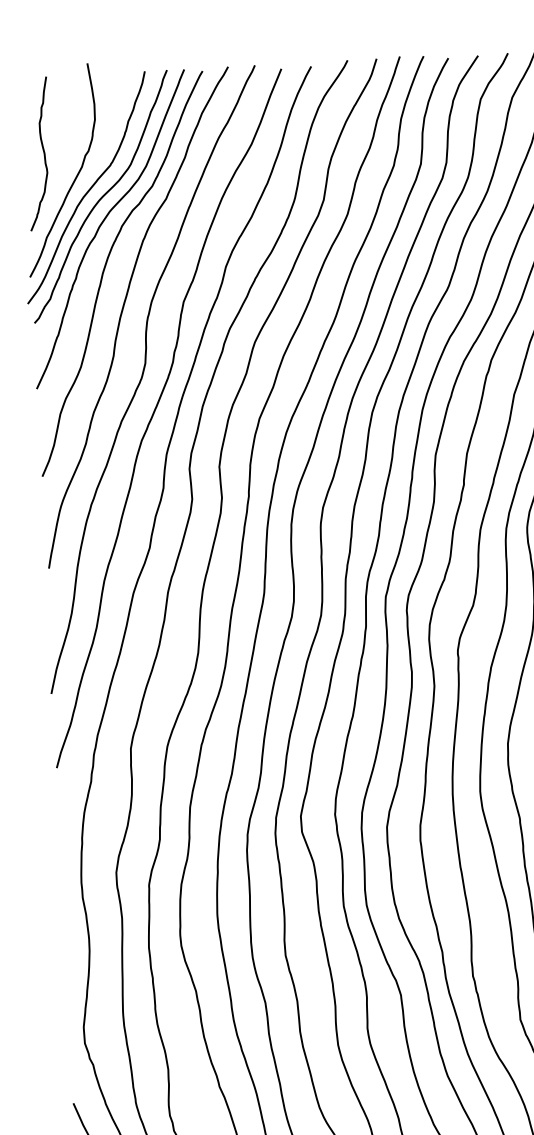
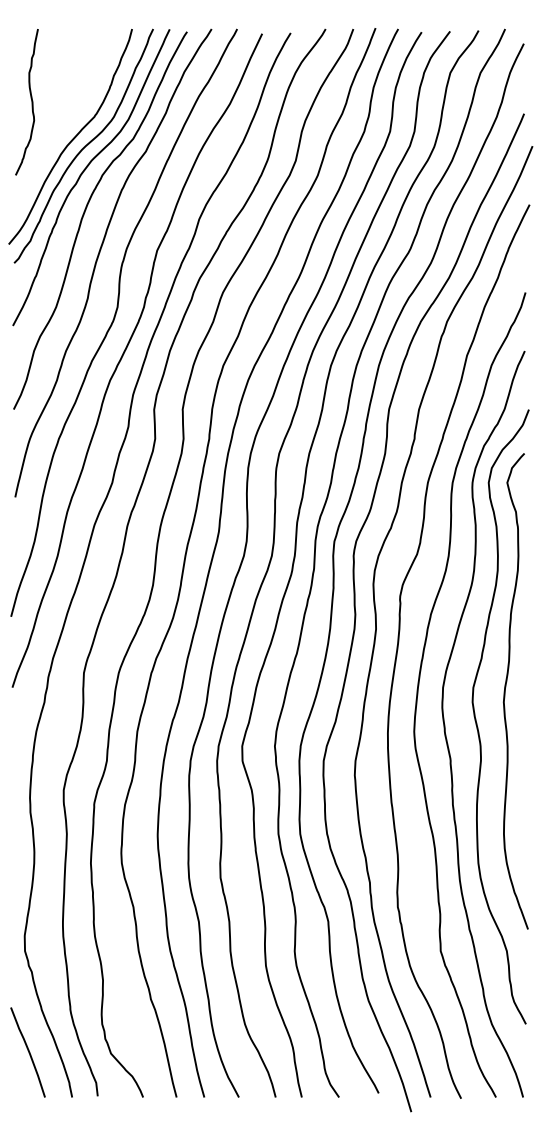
curve: (74, 178) -> (59, 127), removed

